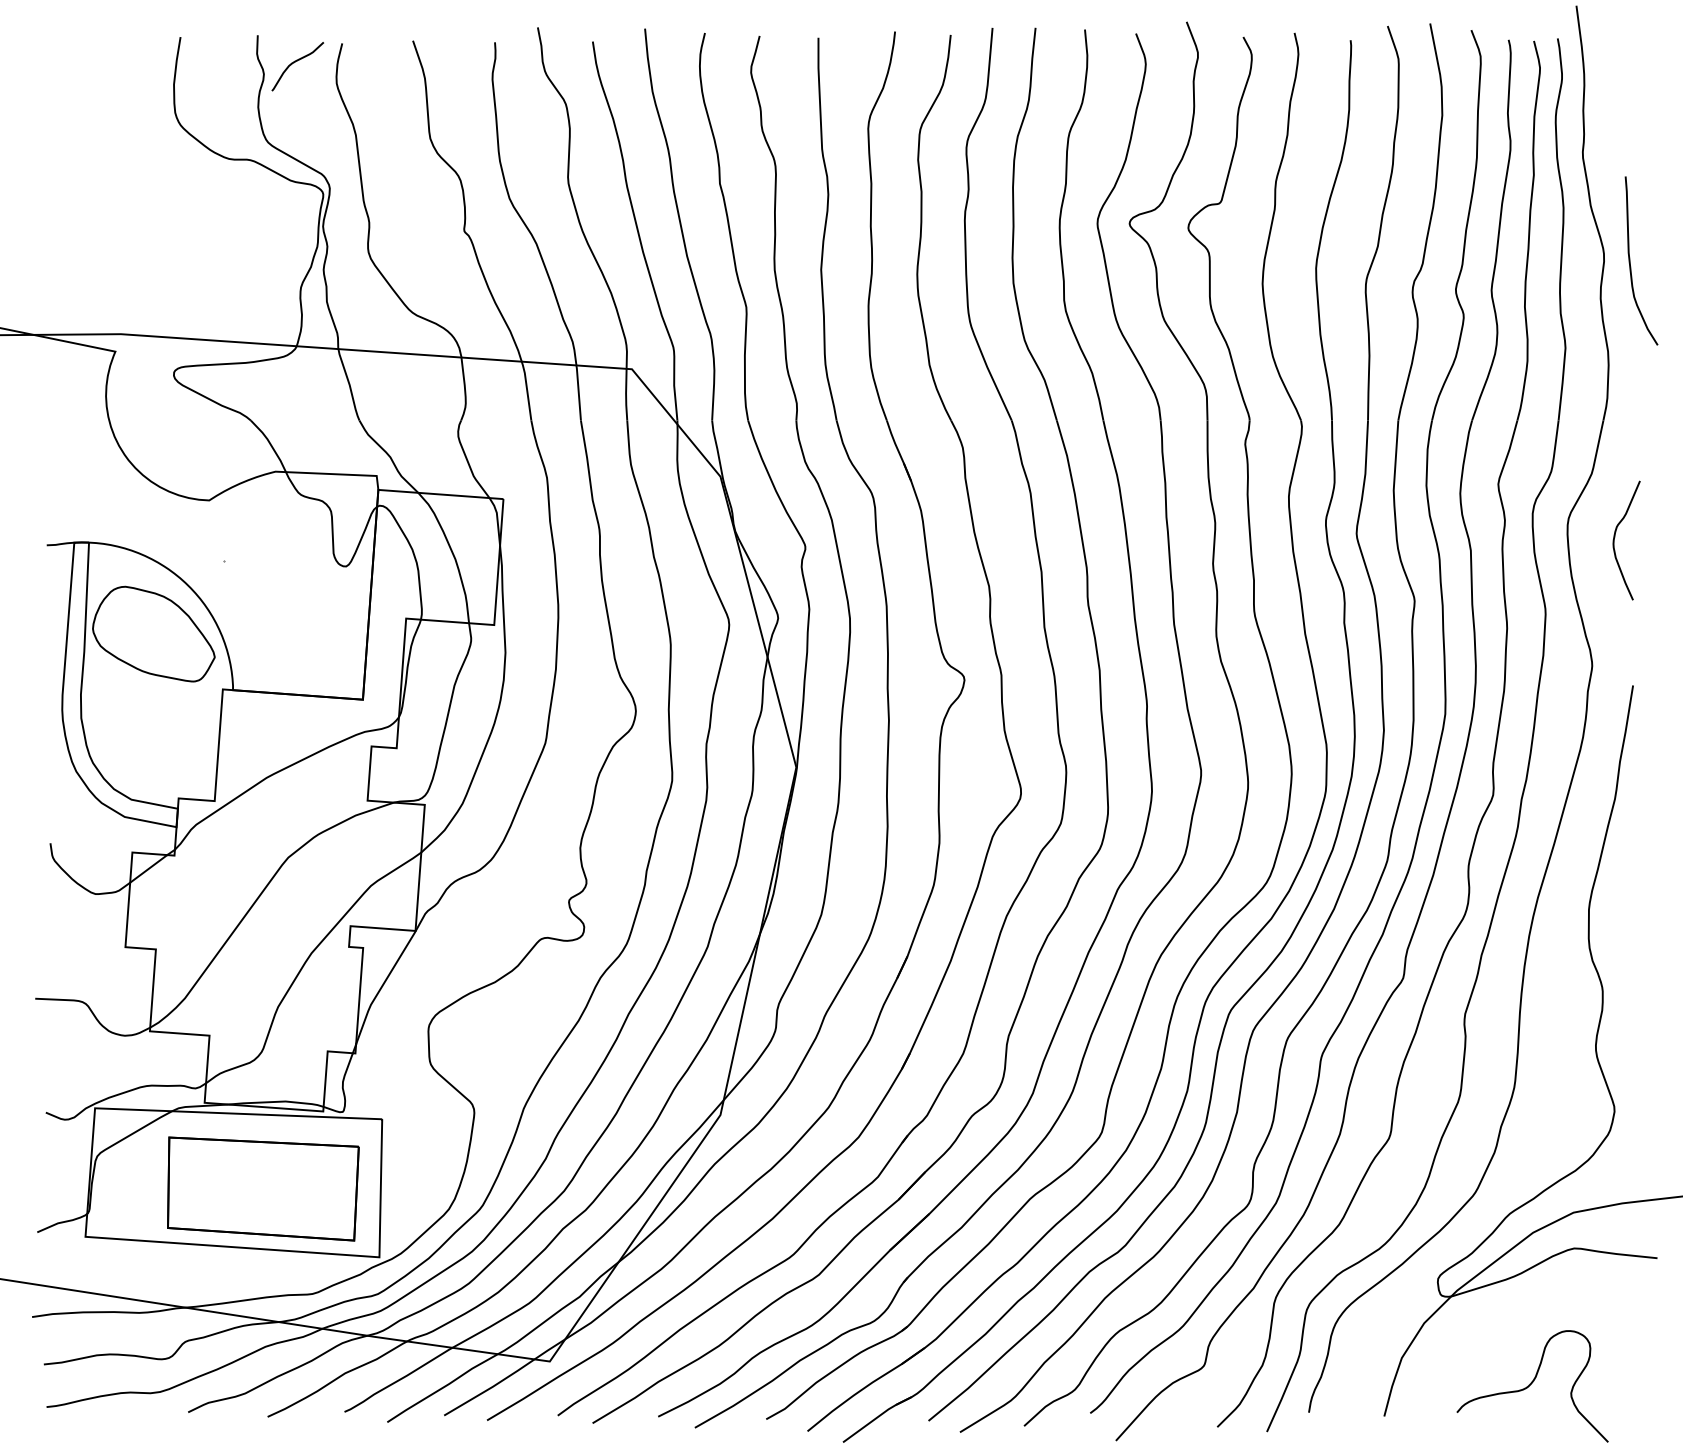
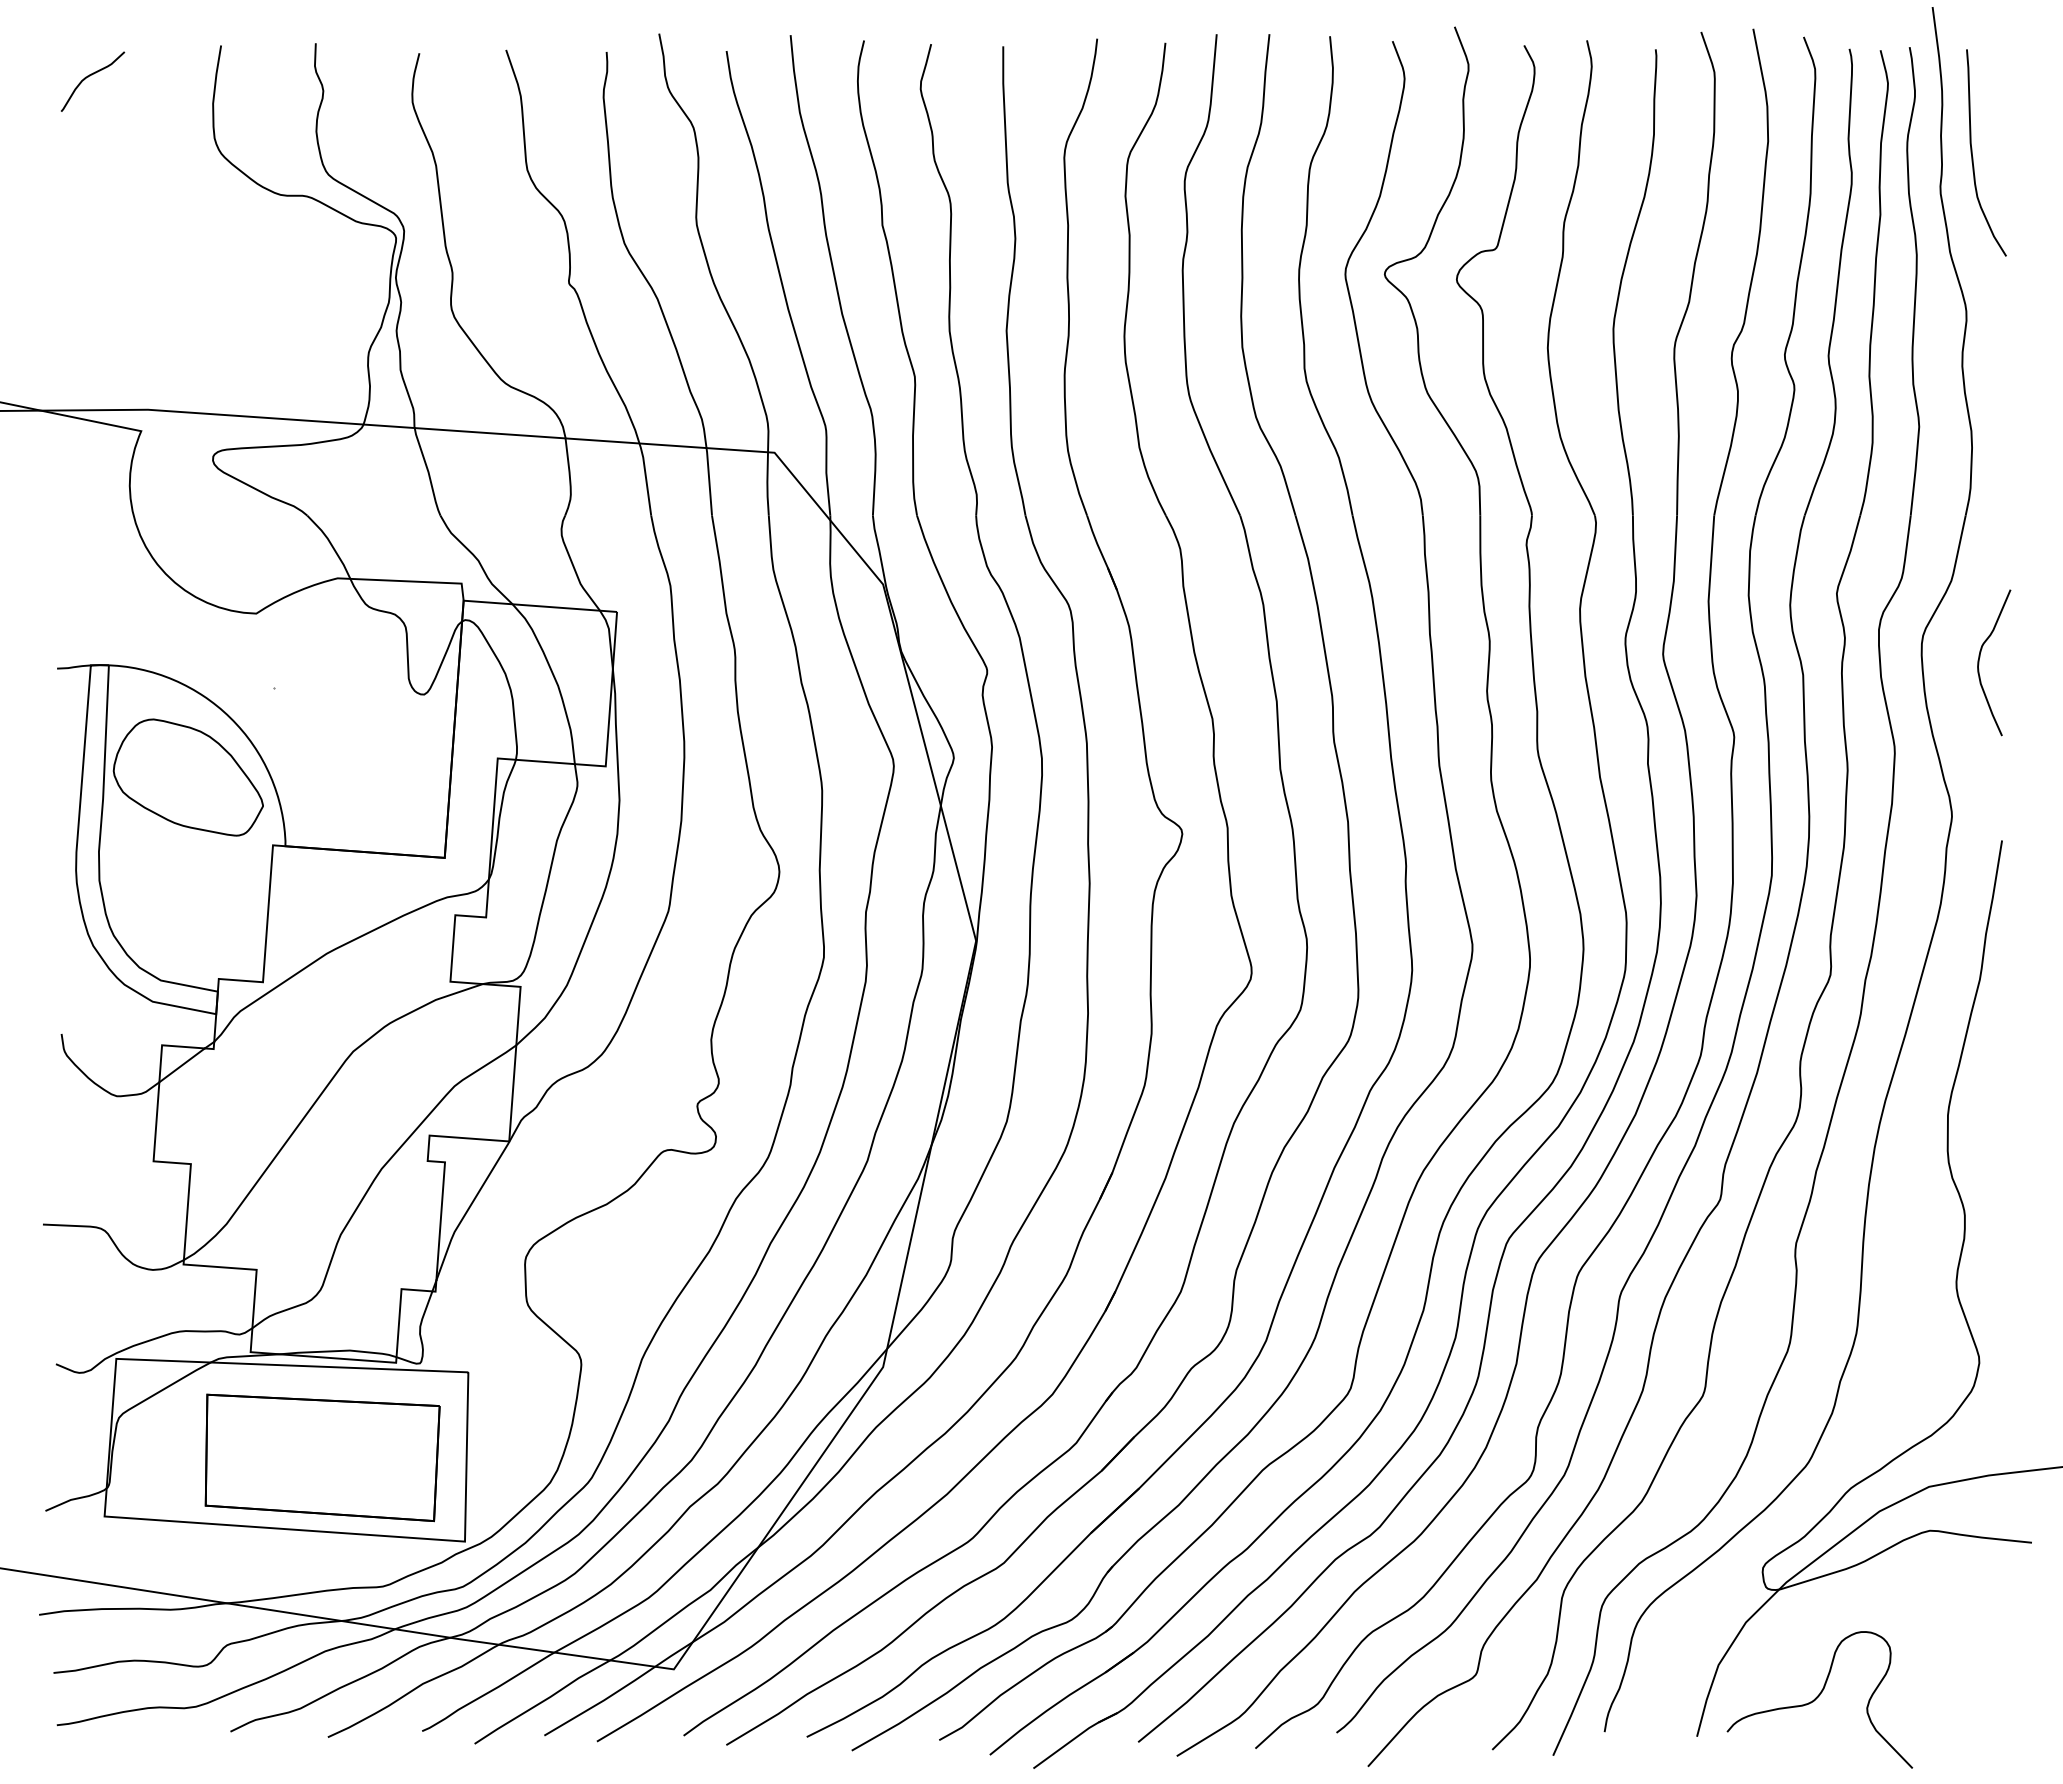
curve: (295, 62) -> (90, 76), moved
curve: (1631, 264) -> (1973, 157), moved
curve: (1531, 1384) -> (1818, 1697), moved

